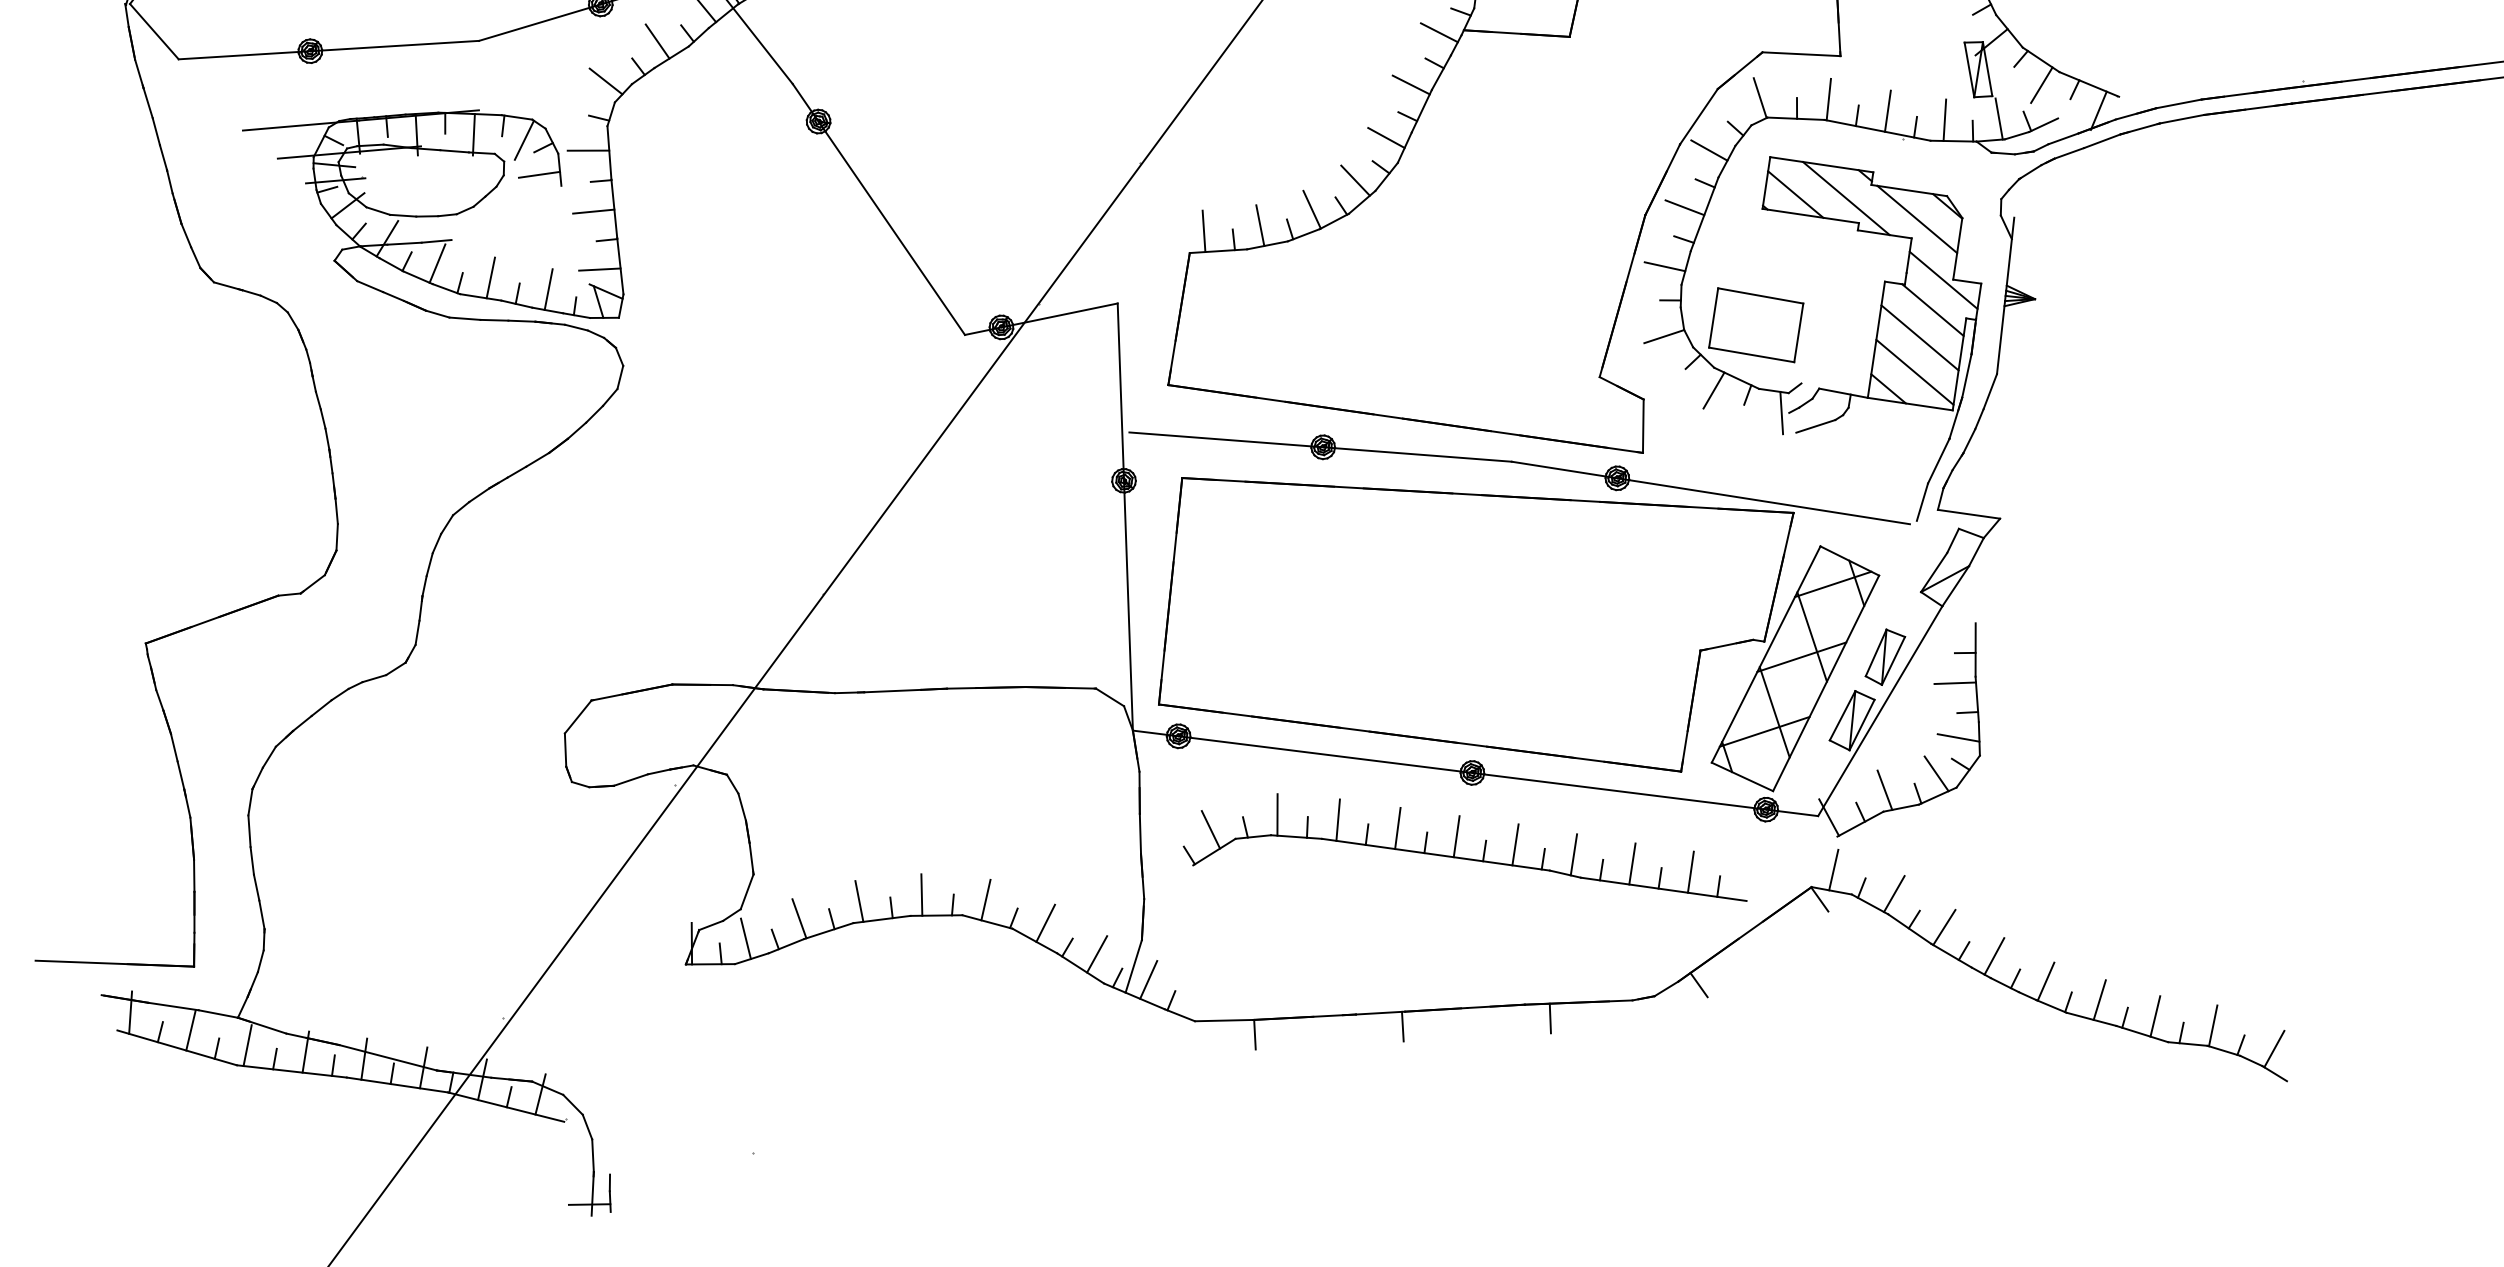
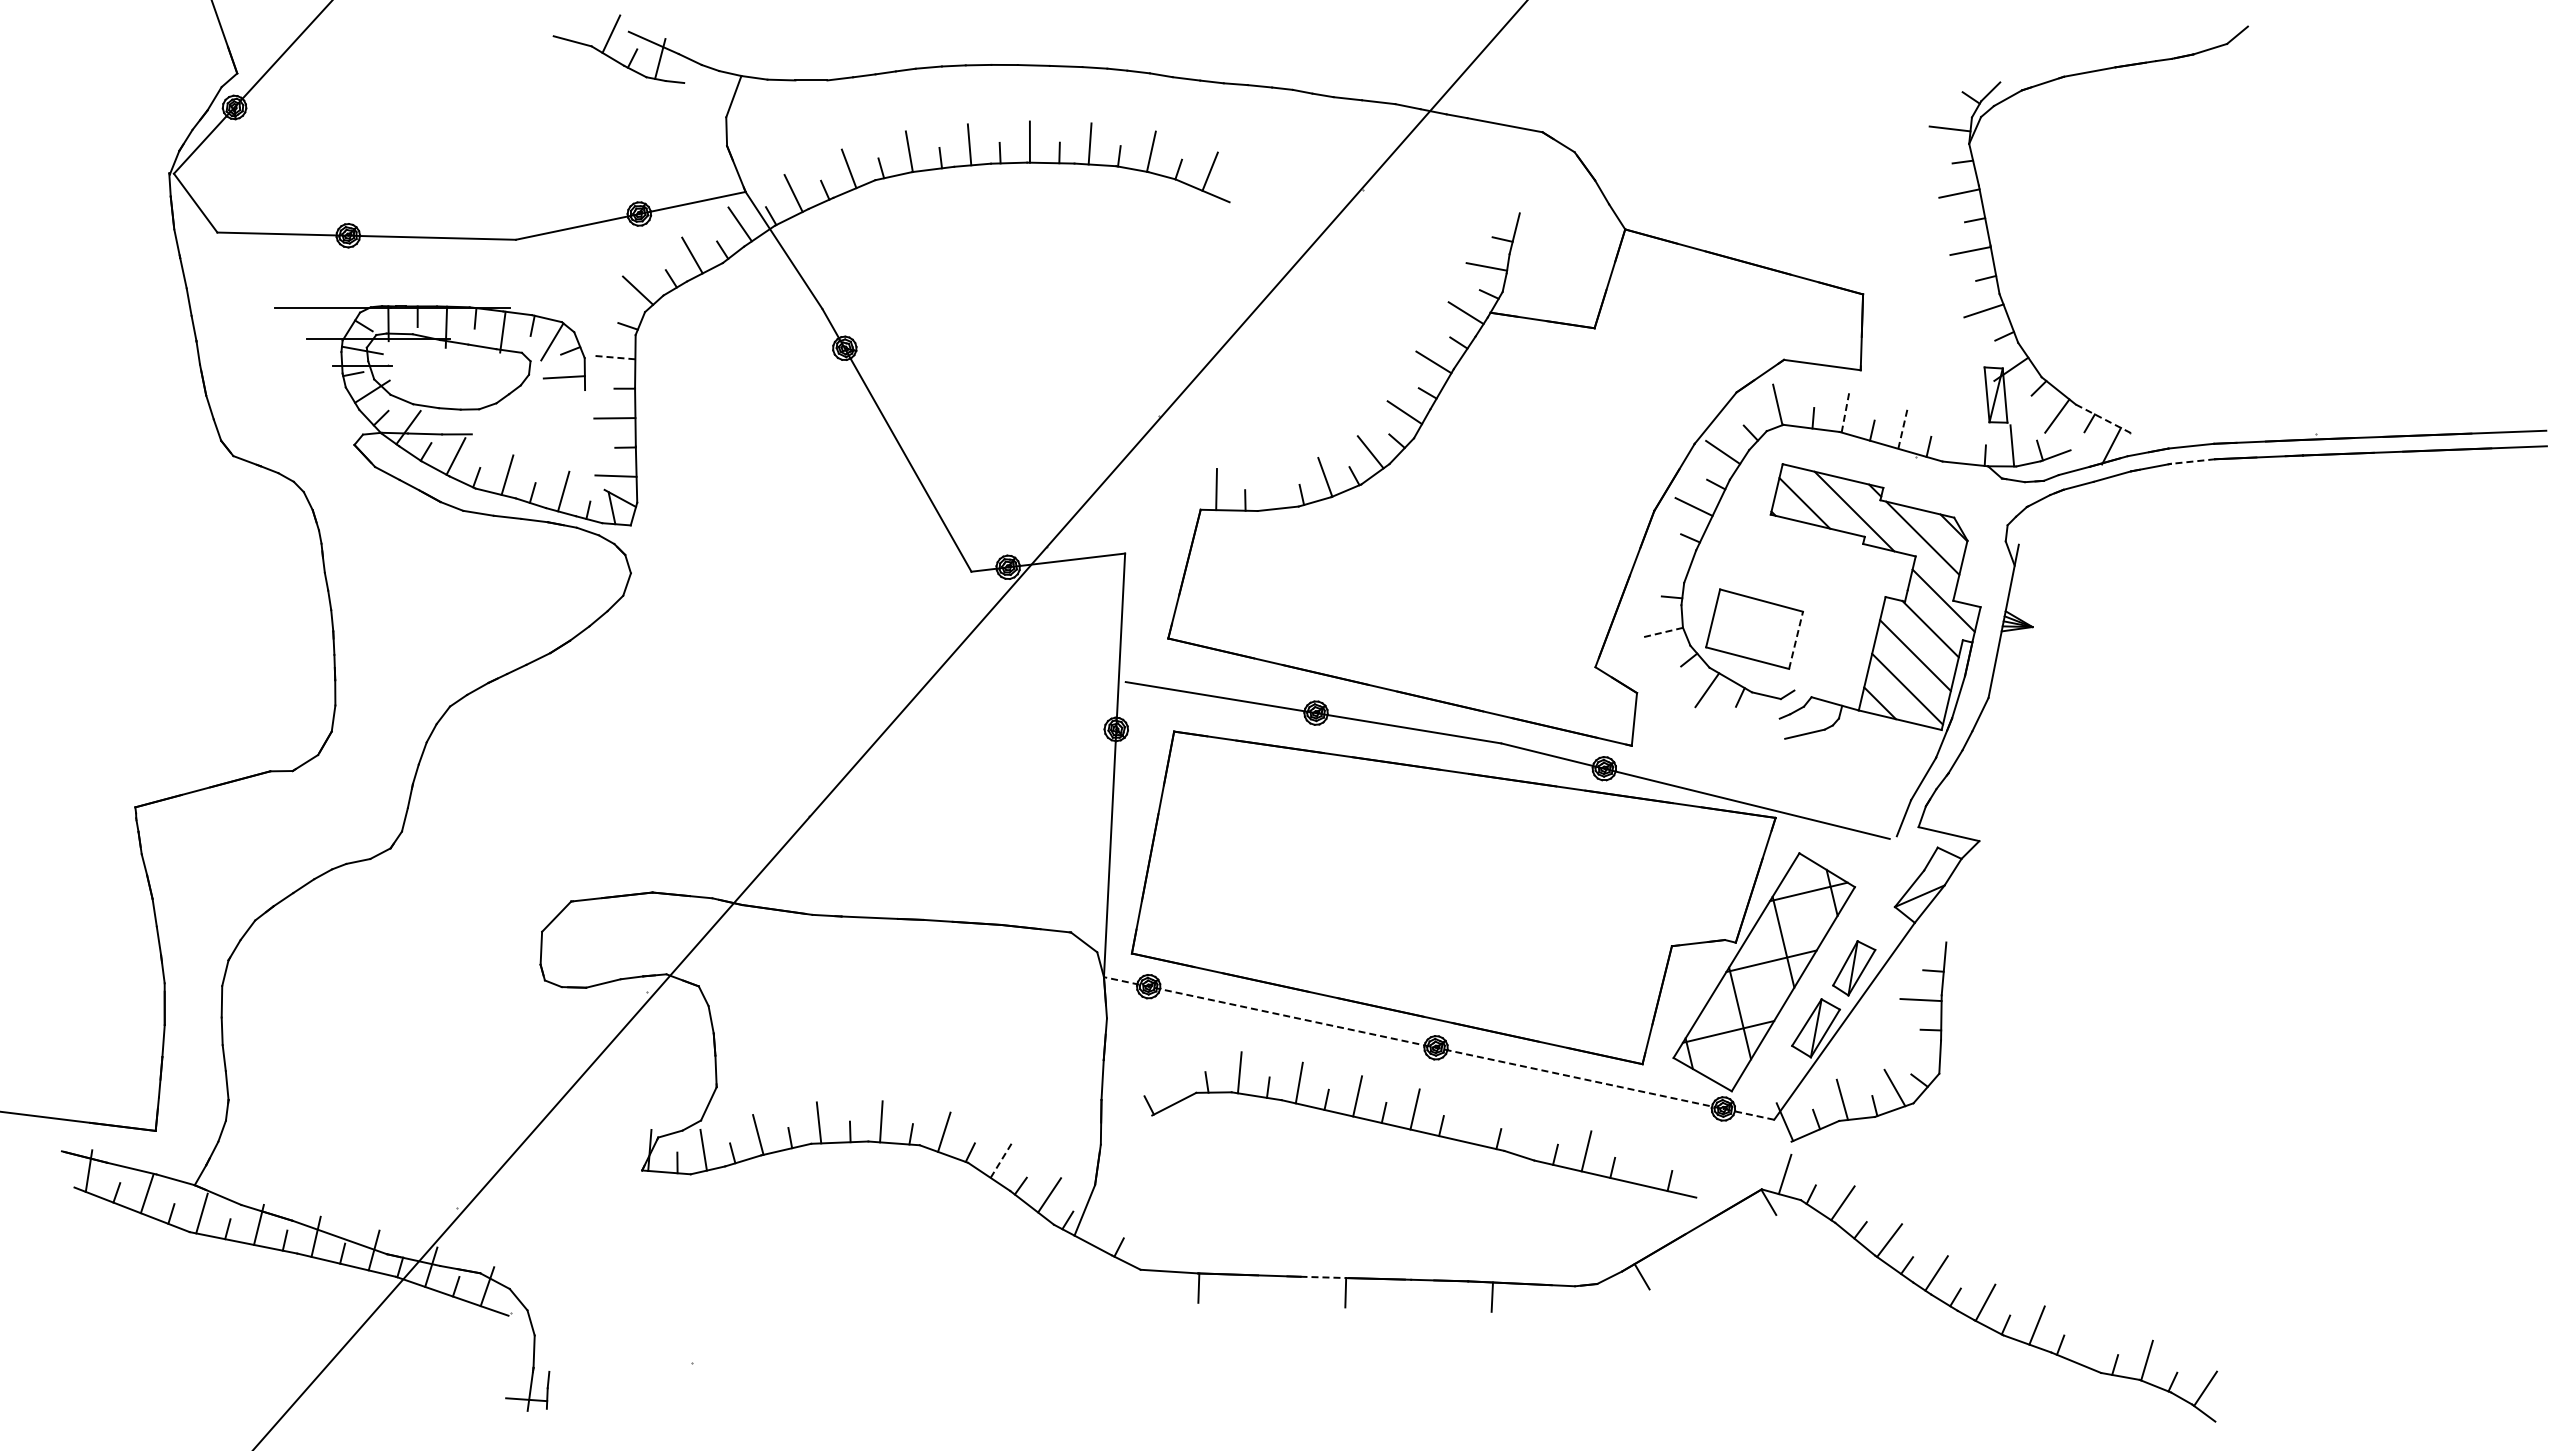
line: (2089, 84) -> (2104, 419), solid -> dashed
line: (1828, 99) -> (1845, 412), solid -> dashed
line: (1887, 111) -> (1902, 428), solid -> dashed
line: (2181, 119) -> (2192, 461), solid -> dashed
line: (1944, 120) -> (1958, 442), removed
line: (588, 150) -> (614, 357), solid -> dashed
line: (1260, 225) -> (1272, 488), removed
line: (1665, 266) -> (1669, 563), removed
line: (1799, 331) -> (1796, 639), solid -> dashed
line: (1664, 336) -> (1662, 632), solid -> dashed
line: (1780, 413) -> (1771, 718), removed
line: (1958, 737) -> (1919, 1053), removed
line: (1475, 773) -> (1439, 1048), solid -> dashed
line: (1210, 829) -> (1172, 1081), removed
line: (1515, 844) -> (1472, 1122), removed
line: (1573, 854) -> (1529, 1137), removed
line: (1690, 872) -> (1643, 1164), removed
line: (1045, 923) -> (1001, 1160), solid -> dashed
line: (1148, 979) -> (1098, 1224), removed
line: (1381, 1013) -> (1325, 1277), solid -> dashed
line: (2155, 1016) -> (2090, 1346), removed

